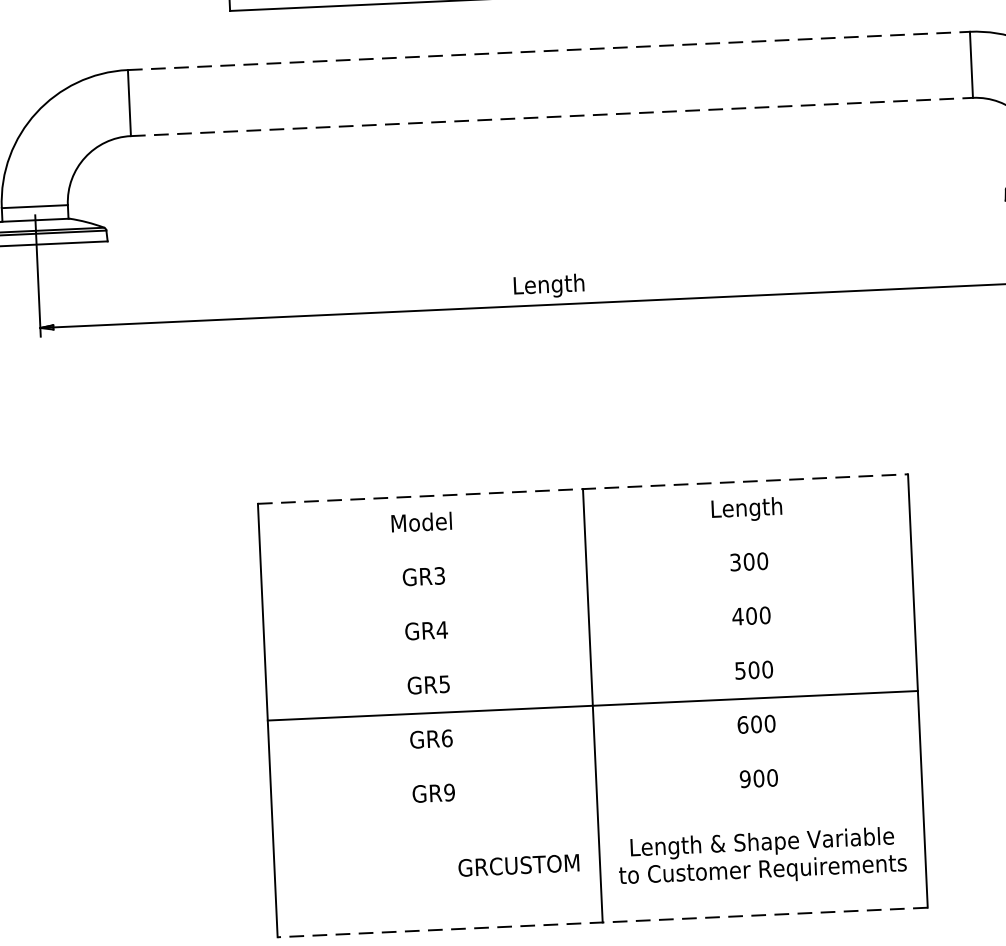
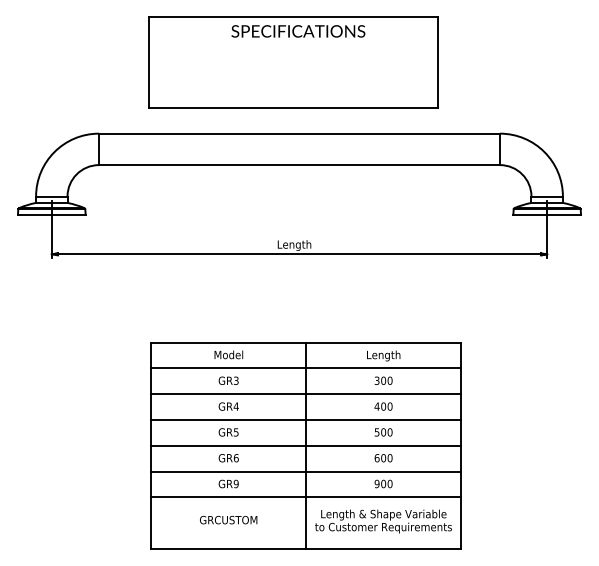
line: (548, 50) -> (299, 133), dashed -> solid
line: (551, 117) -> (299, 165), dashed -> solid
line: (583, 488) -> (306, 342), dashed -> solid
line: (586, 543) -> (306, 368), added
line: (588, 597) -> (306, 394), added
line: (590, 652) -> (306, 420), added
line: (595, 759) -> (306, 471), added
line: (598, 814) -> (306, 497), added
text: (518, 866) -> (228, 520), moved
line: (603, 923) -> (306, 549), dashed -> solid

